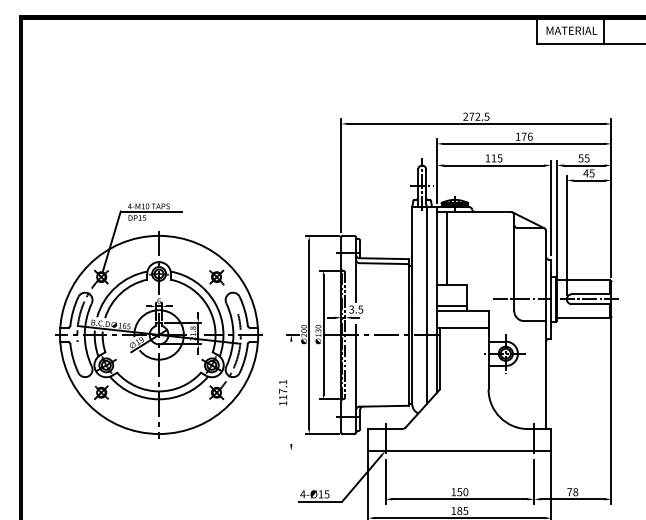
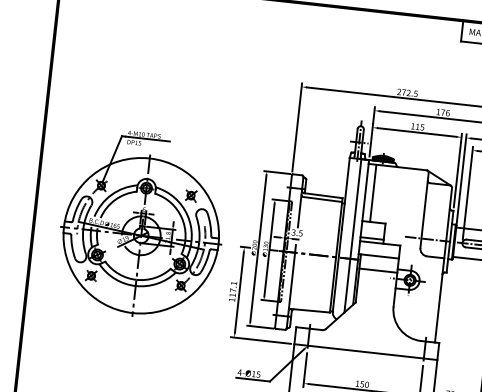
line: (464, 345) -> (378, 270), added
line: (291, 392) -> (239, 292), added
line: (324, 450) -> (260, 340), added

